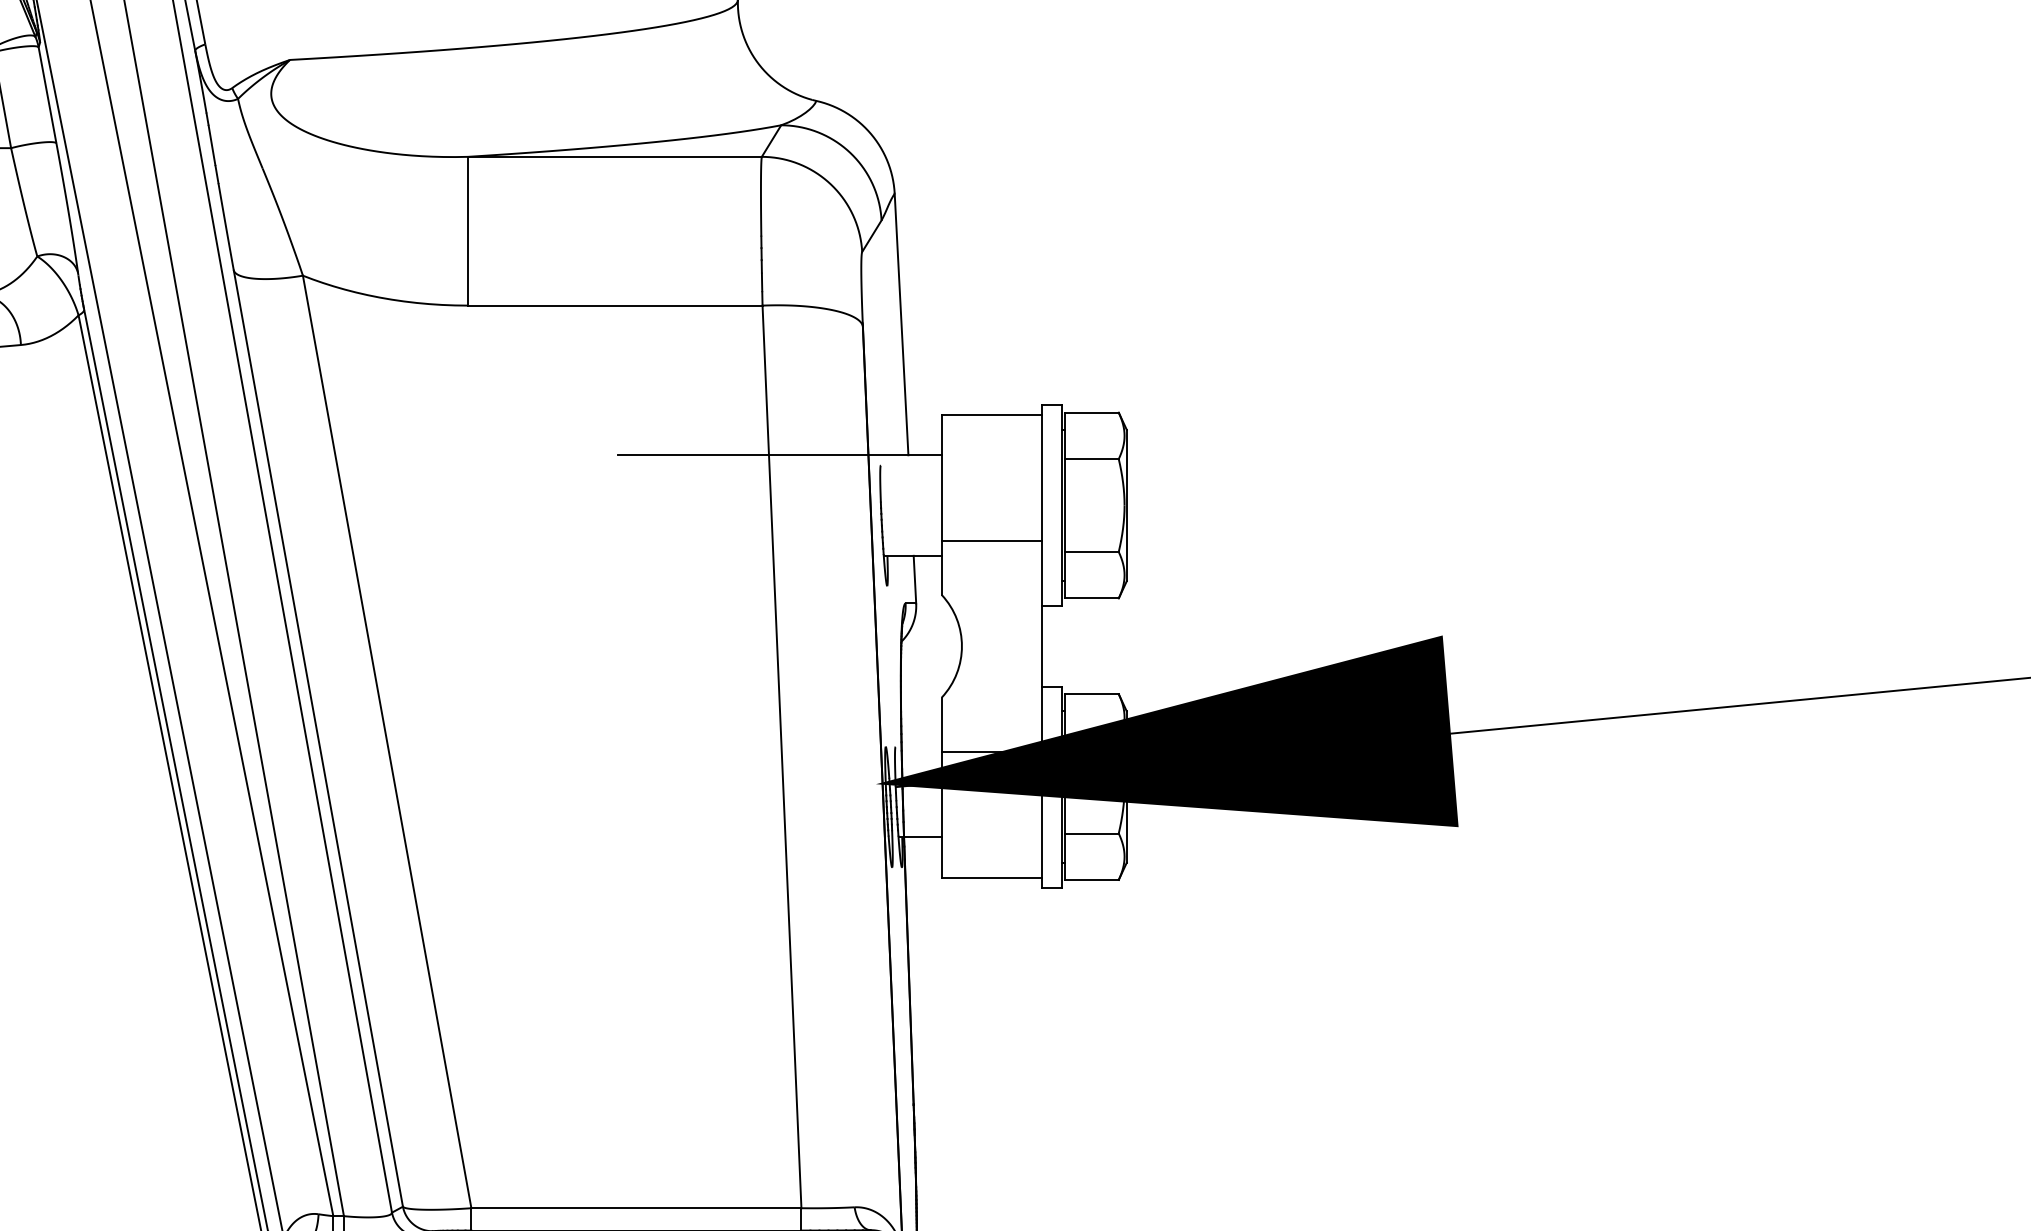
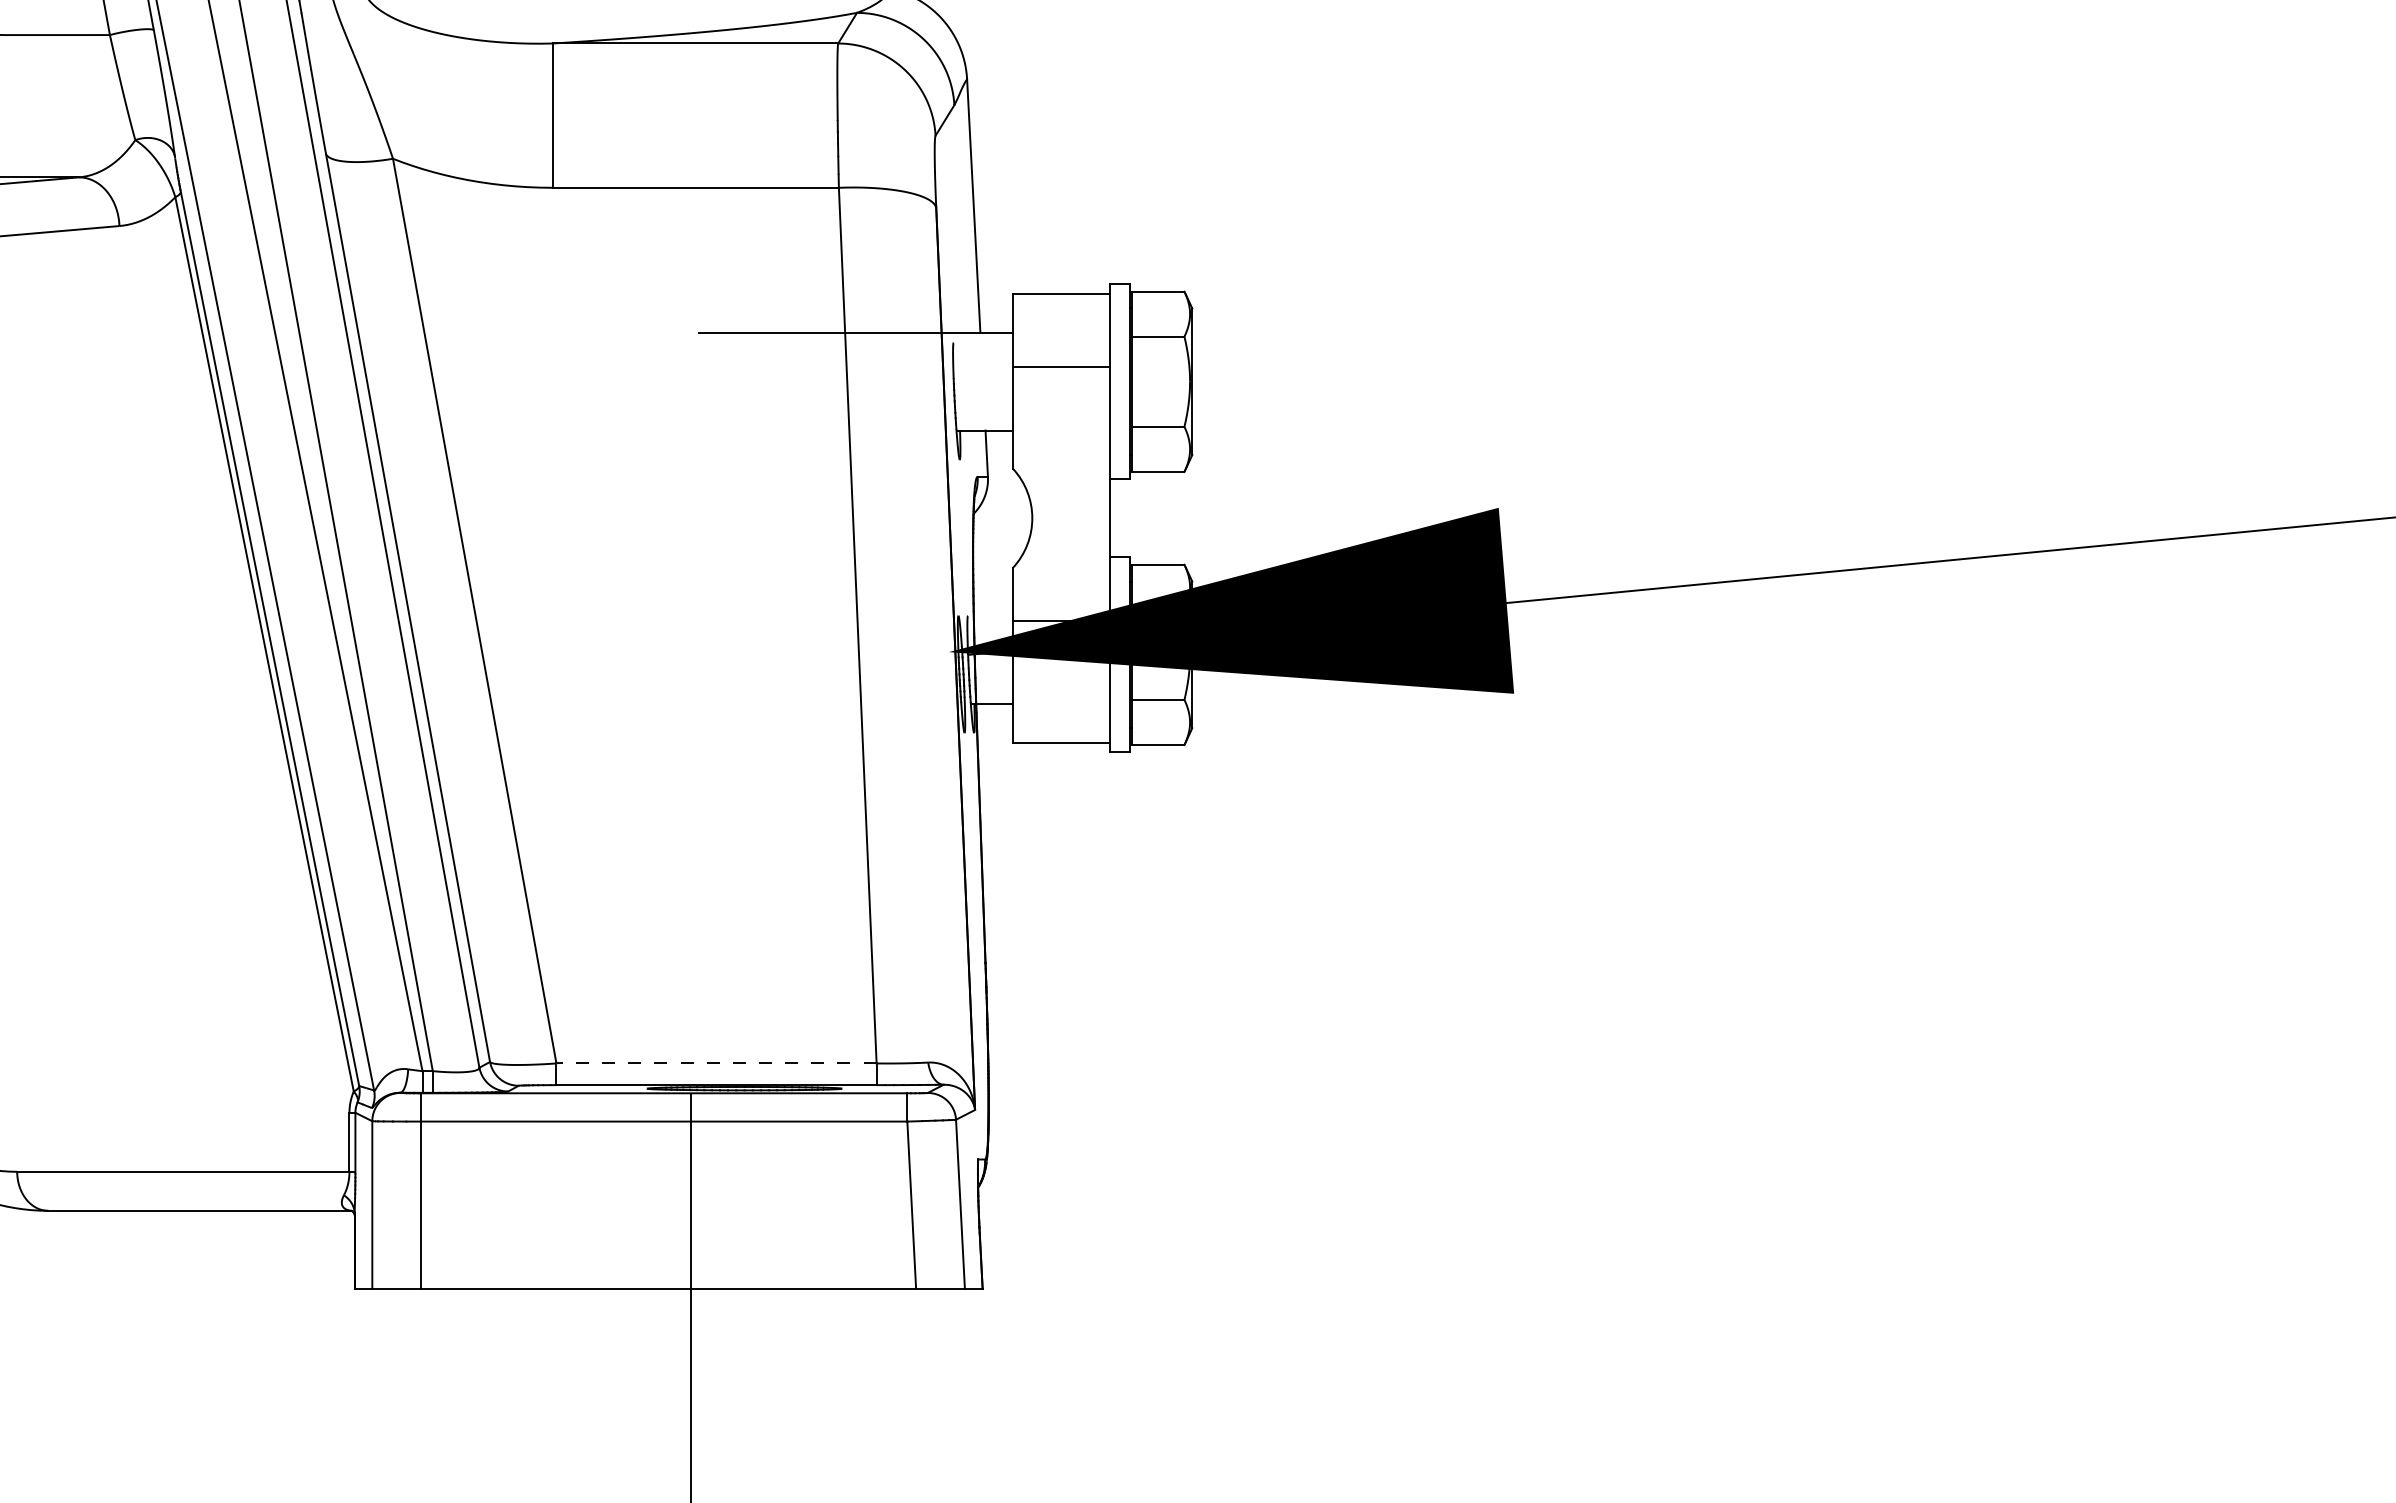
line: (992, 540) -> (1061, 366), moved
line: (636, 1208) -> (716, 1063), solid -> dashed

